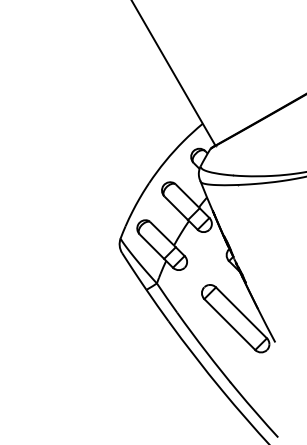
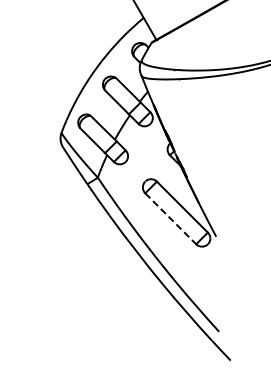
line: (230, 324) -> (171, 218), solid -> dashed

